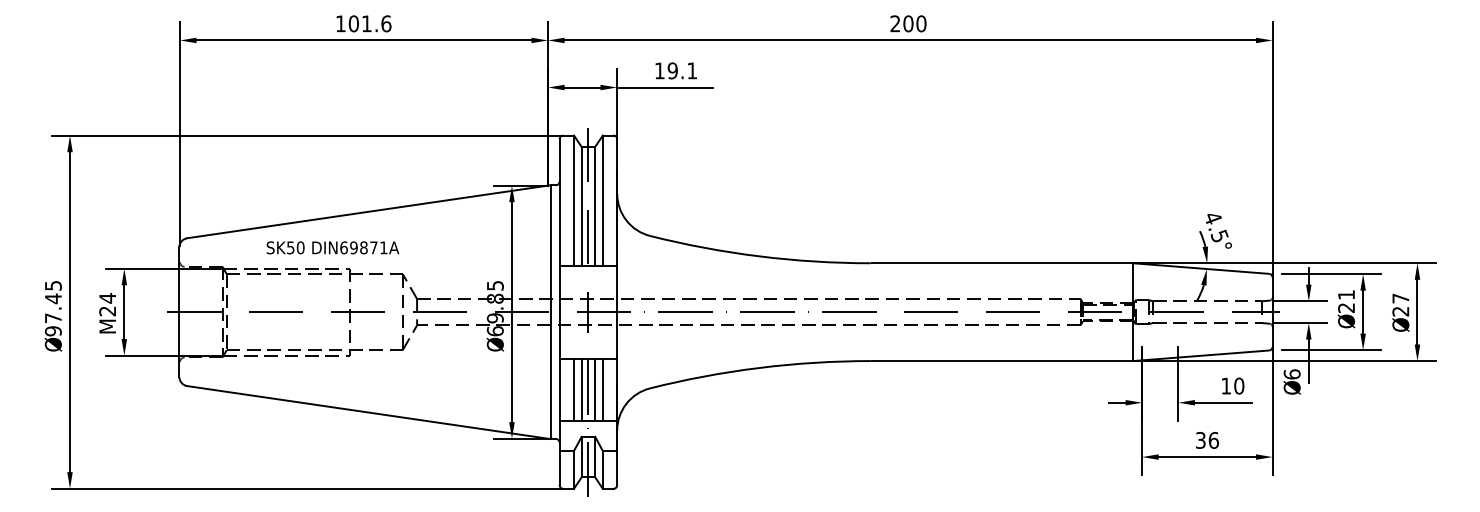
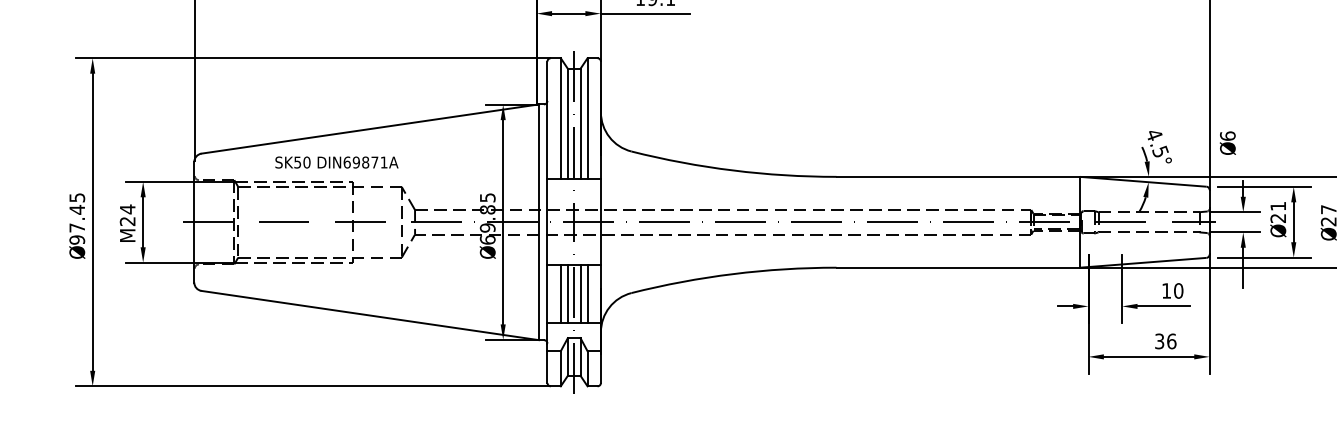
text: (1291, 381) -> (1227, 142), moved
text: (1207, 440) -> (1165, 341), moved

